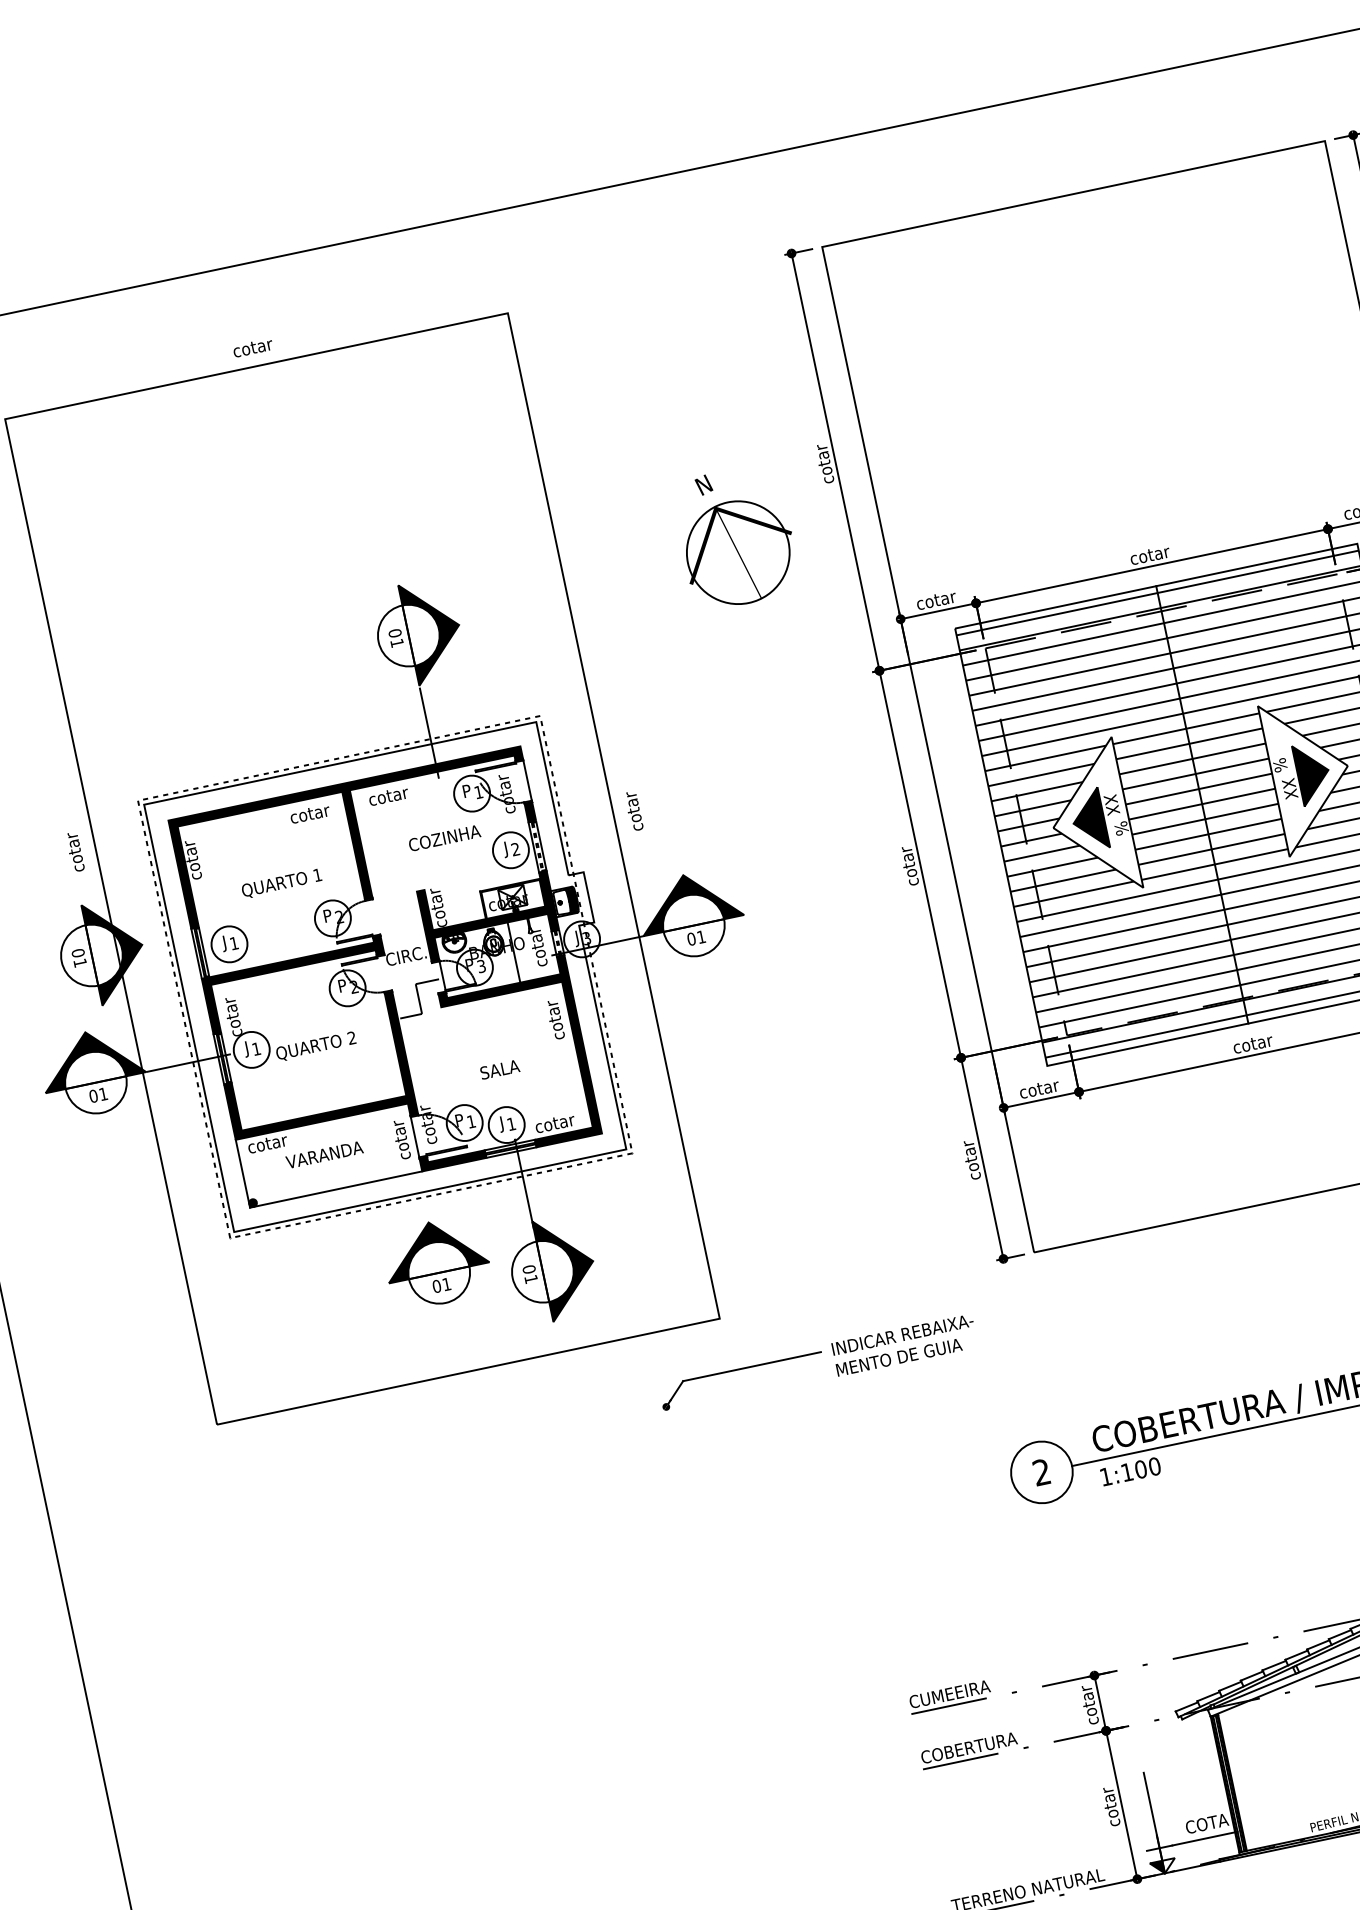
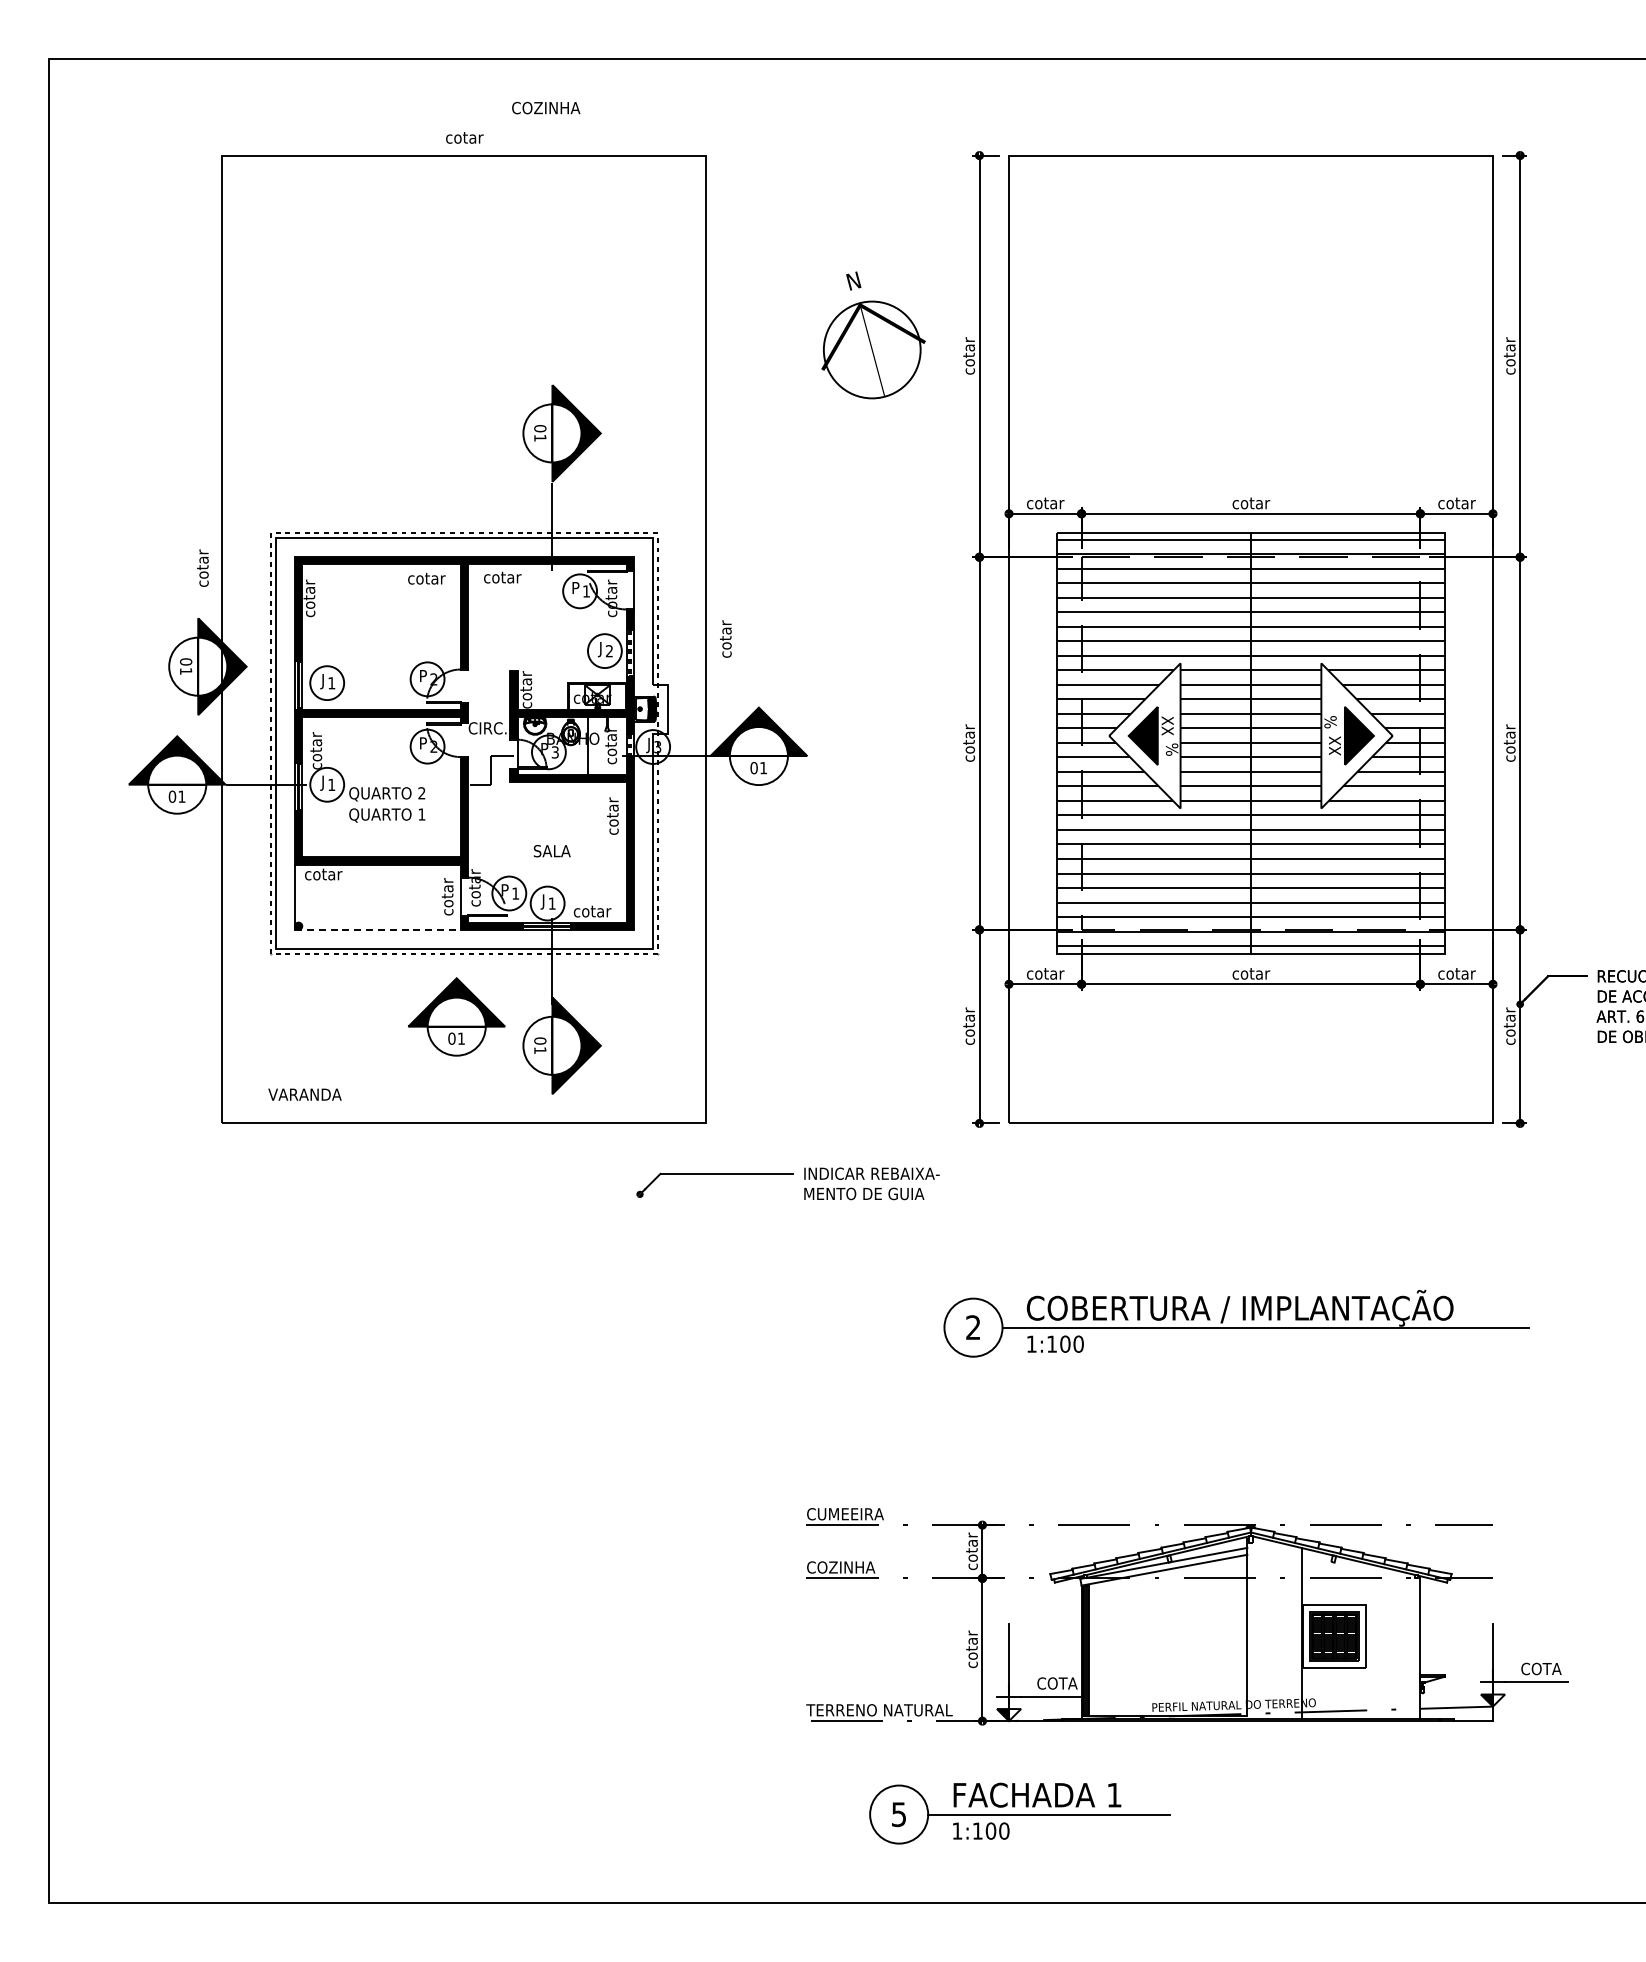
part: (736, 537) -> (873, 335), moved
text: (444, 837) -> (546, 107), moved
text: (282, 883) -> (387, 815), moved
text: (324, 1154) -> (304, 1094), moved
line: (335, 1189) -> (377, 929), solid -> dashed
text: (980, 1745) -> (863, 1567), COBERTURA -> COZINHA

